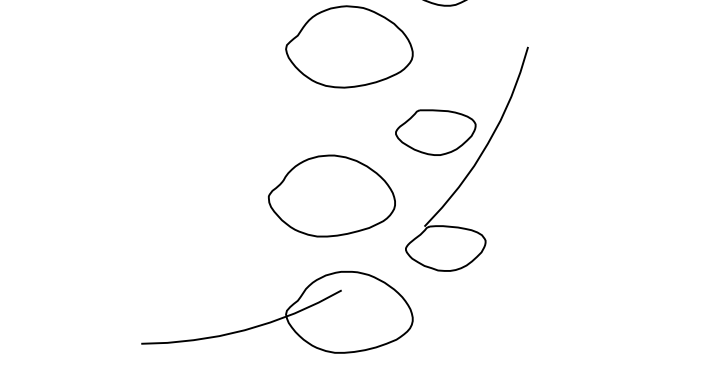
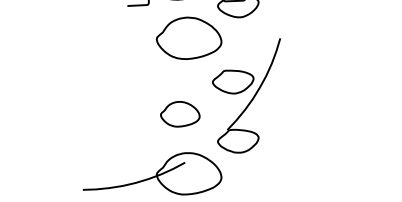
part: (332, 194) -> (180, 113), size x0.6

